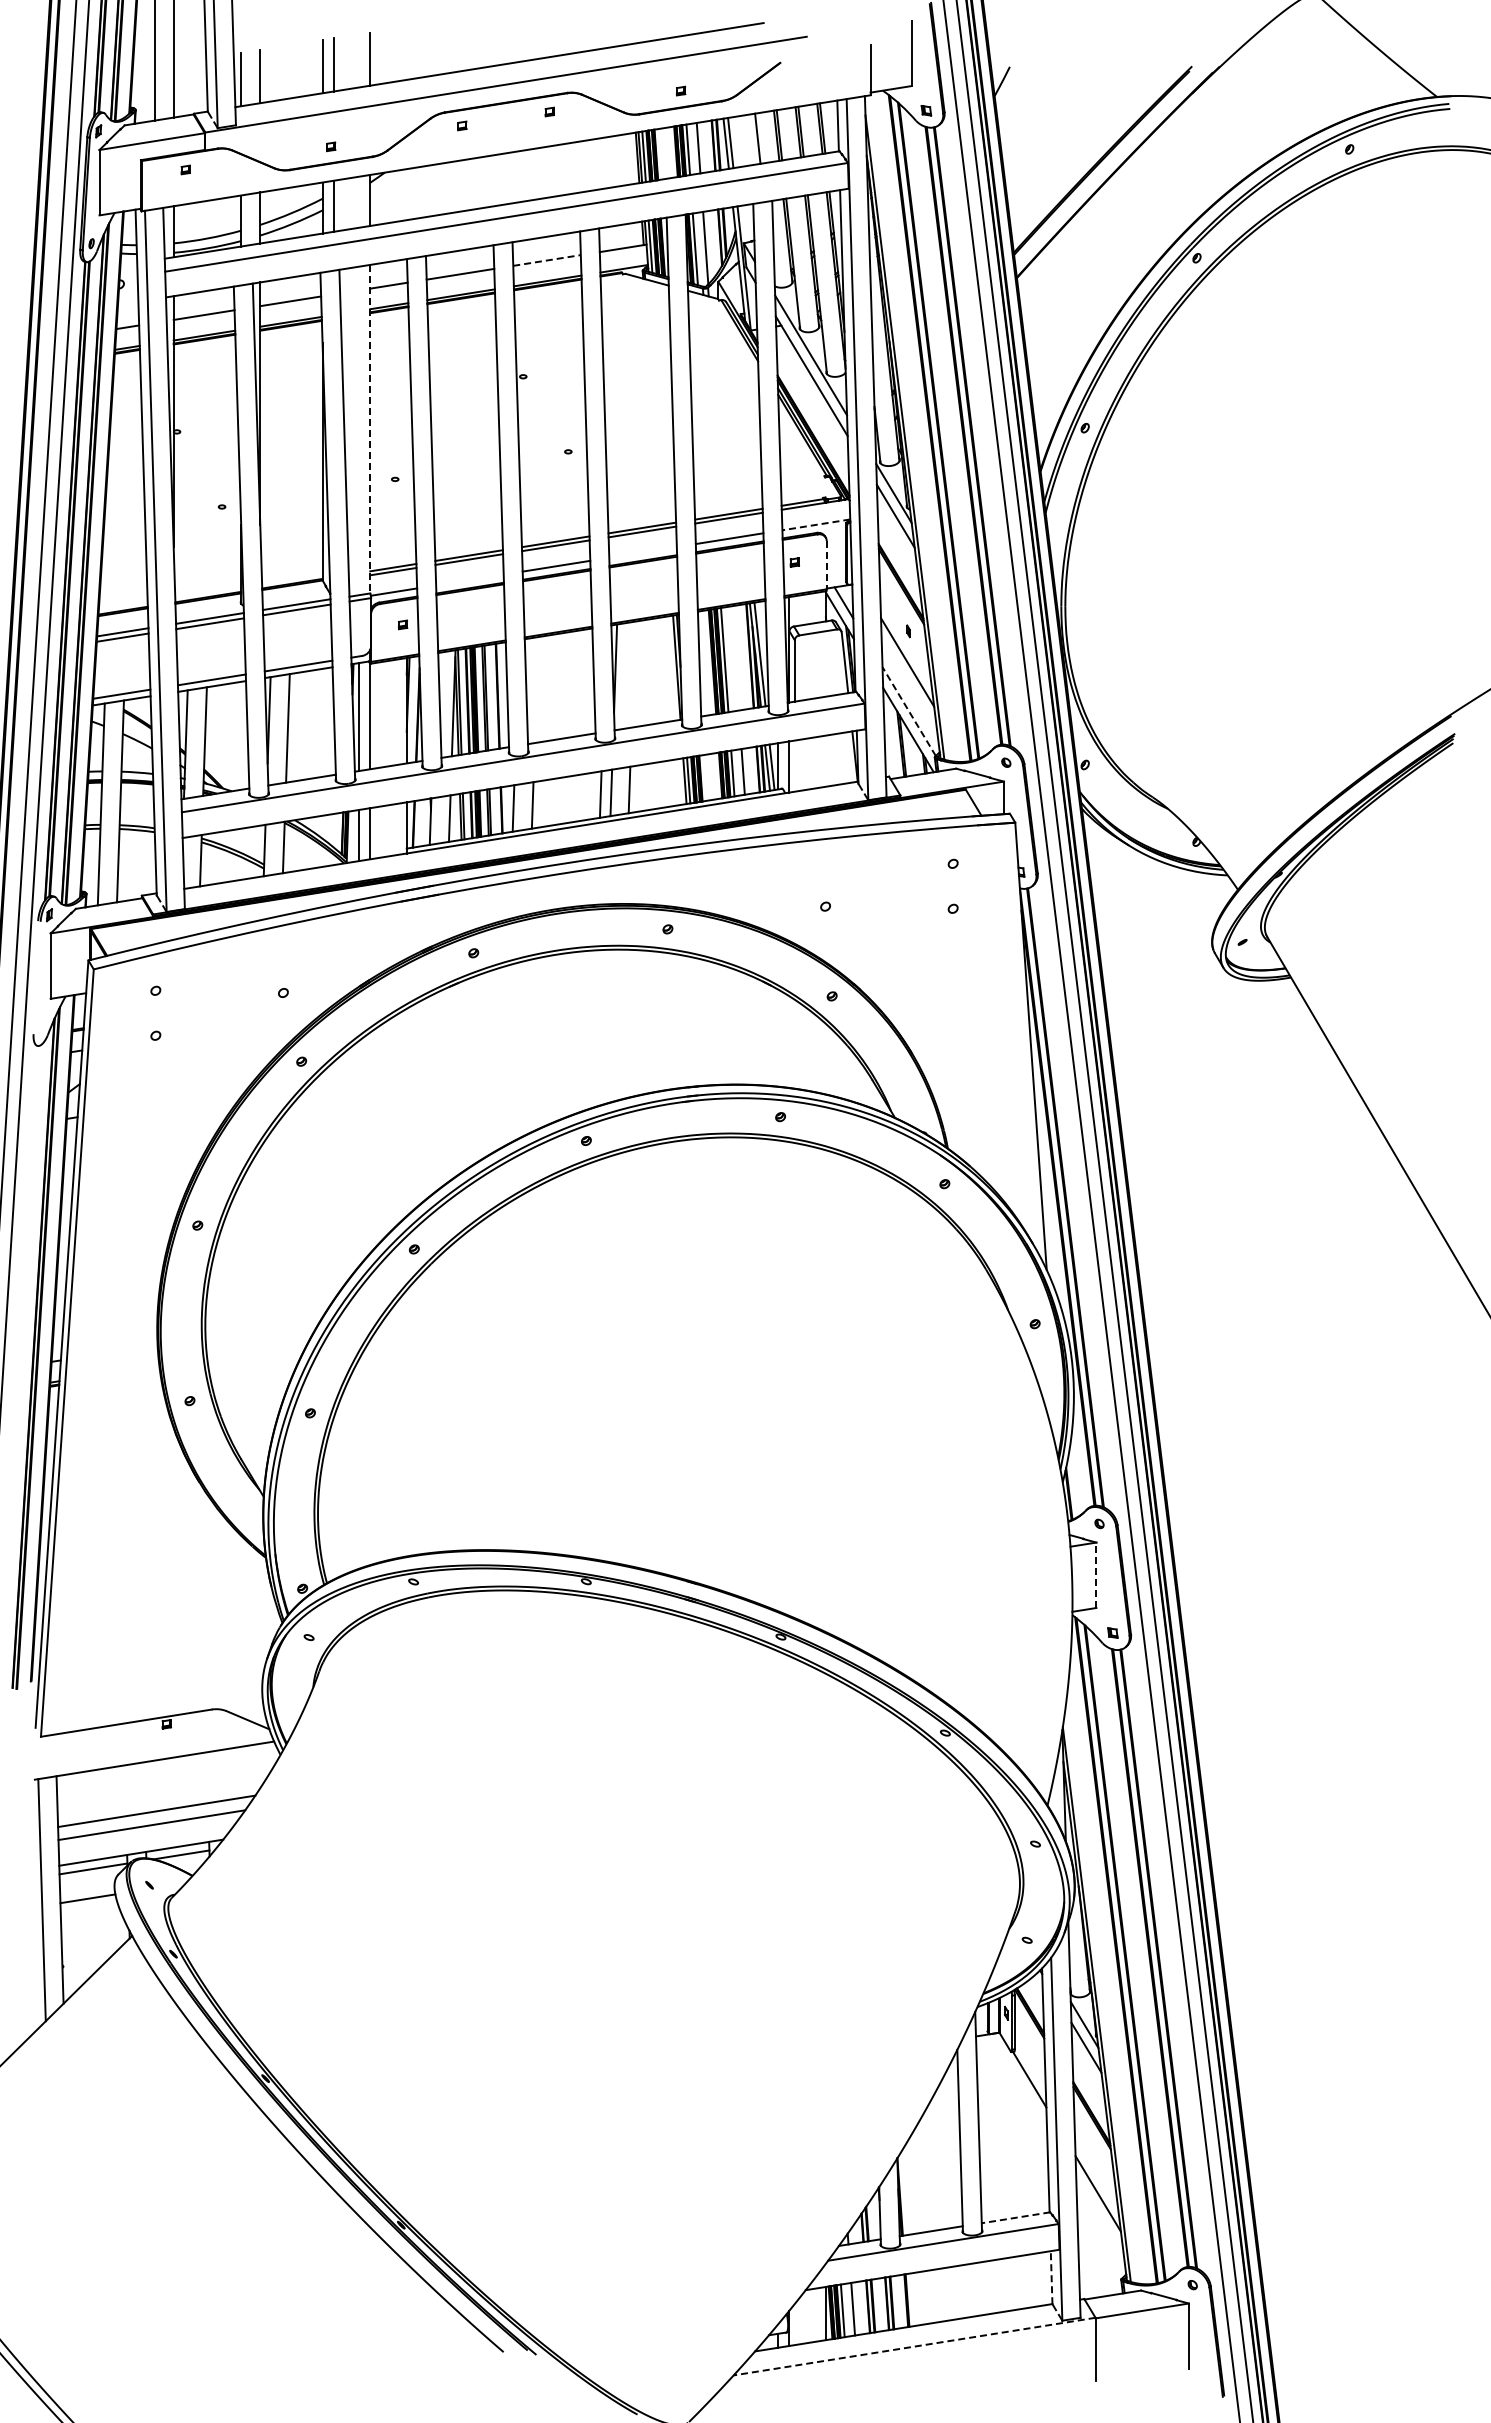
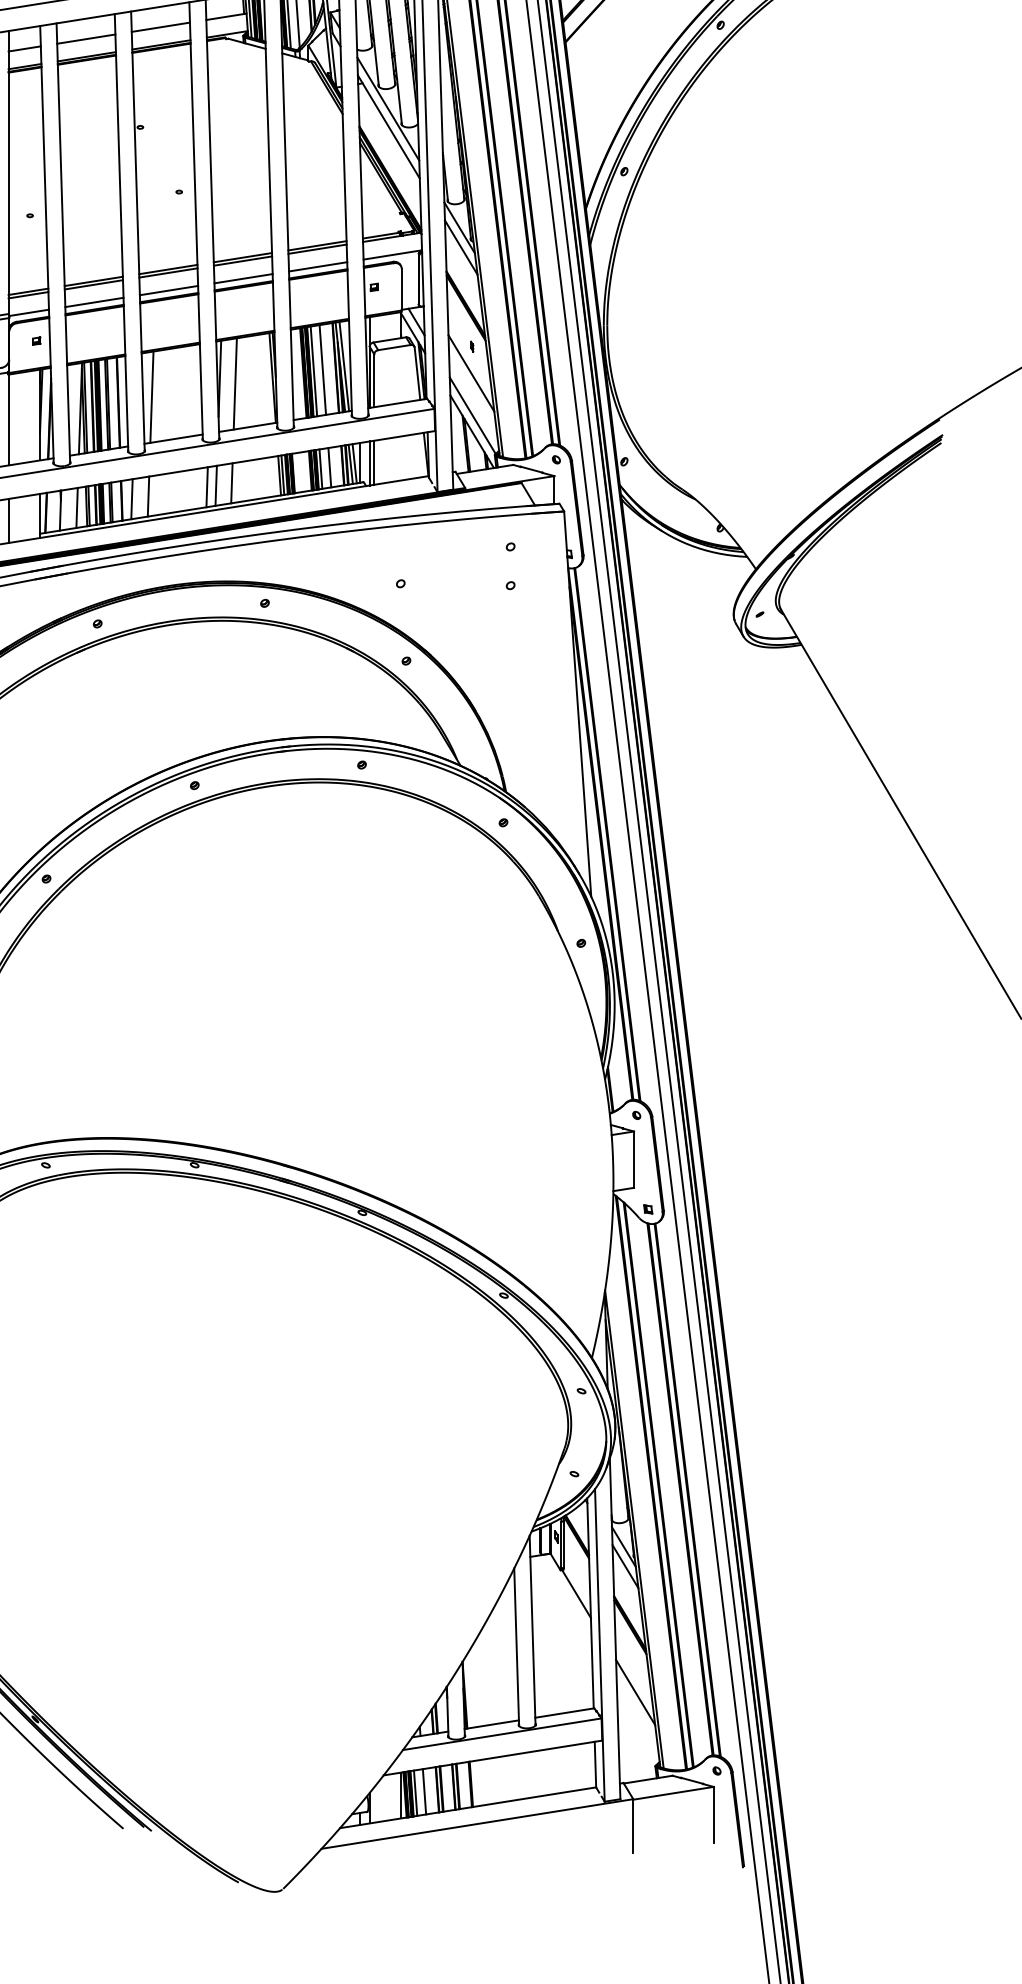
line: (547, 260) -> (161, 27), dashed -> solid
line: (370, 429) -> (8, 172), dashed -> solid
line: (815, 524) -> (392, 254), dashed -> solid
line: (642, 552) -> (243, 278), added
line: (826, 565) -> (401, 289), dashed -> solid
line: (469, 579) -> (94, 302), added
line: (734, 658) -> (322, 370), added
line: (633, 674) -> (235, 383), added
line: (536, 690) -> (151, 397), added
line: (909, 711) -> (473, 415), dashed -> solid
line: (794, 765) -> (374, 462), added
line: (1096, 1575) -> (634, 1159), dashed -> solid
line: (1016, 2217) -> (565, 1712), dashed -> solid
line: (1051, 2277) -> (595, 1764), dashed -> solid
line: (914, 2346) -> (477, 1823), dashed -> solid

